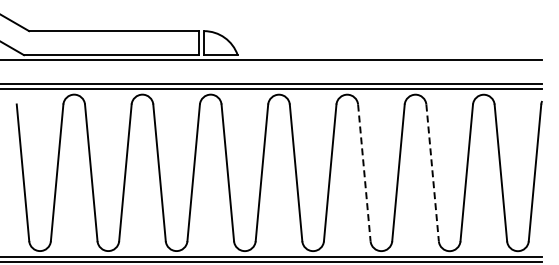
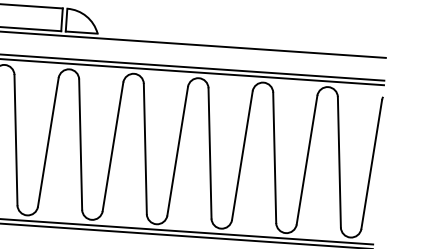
line: (364, 172) -> (210, 153), dashed -> solid
line: (432, 172) -> (274, 157), dashed -> solid

